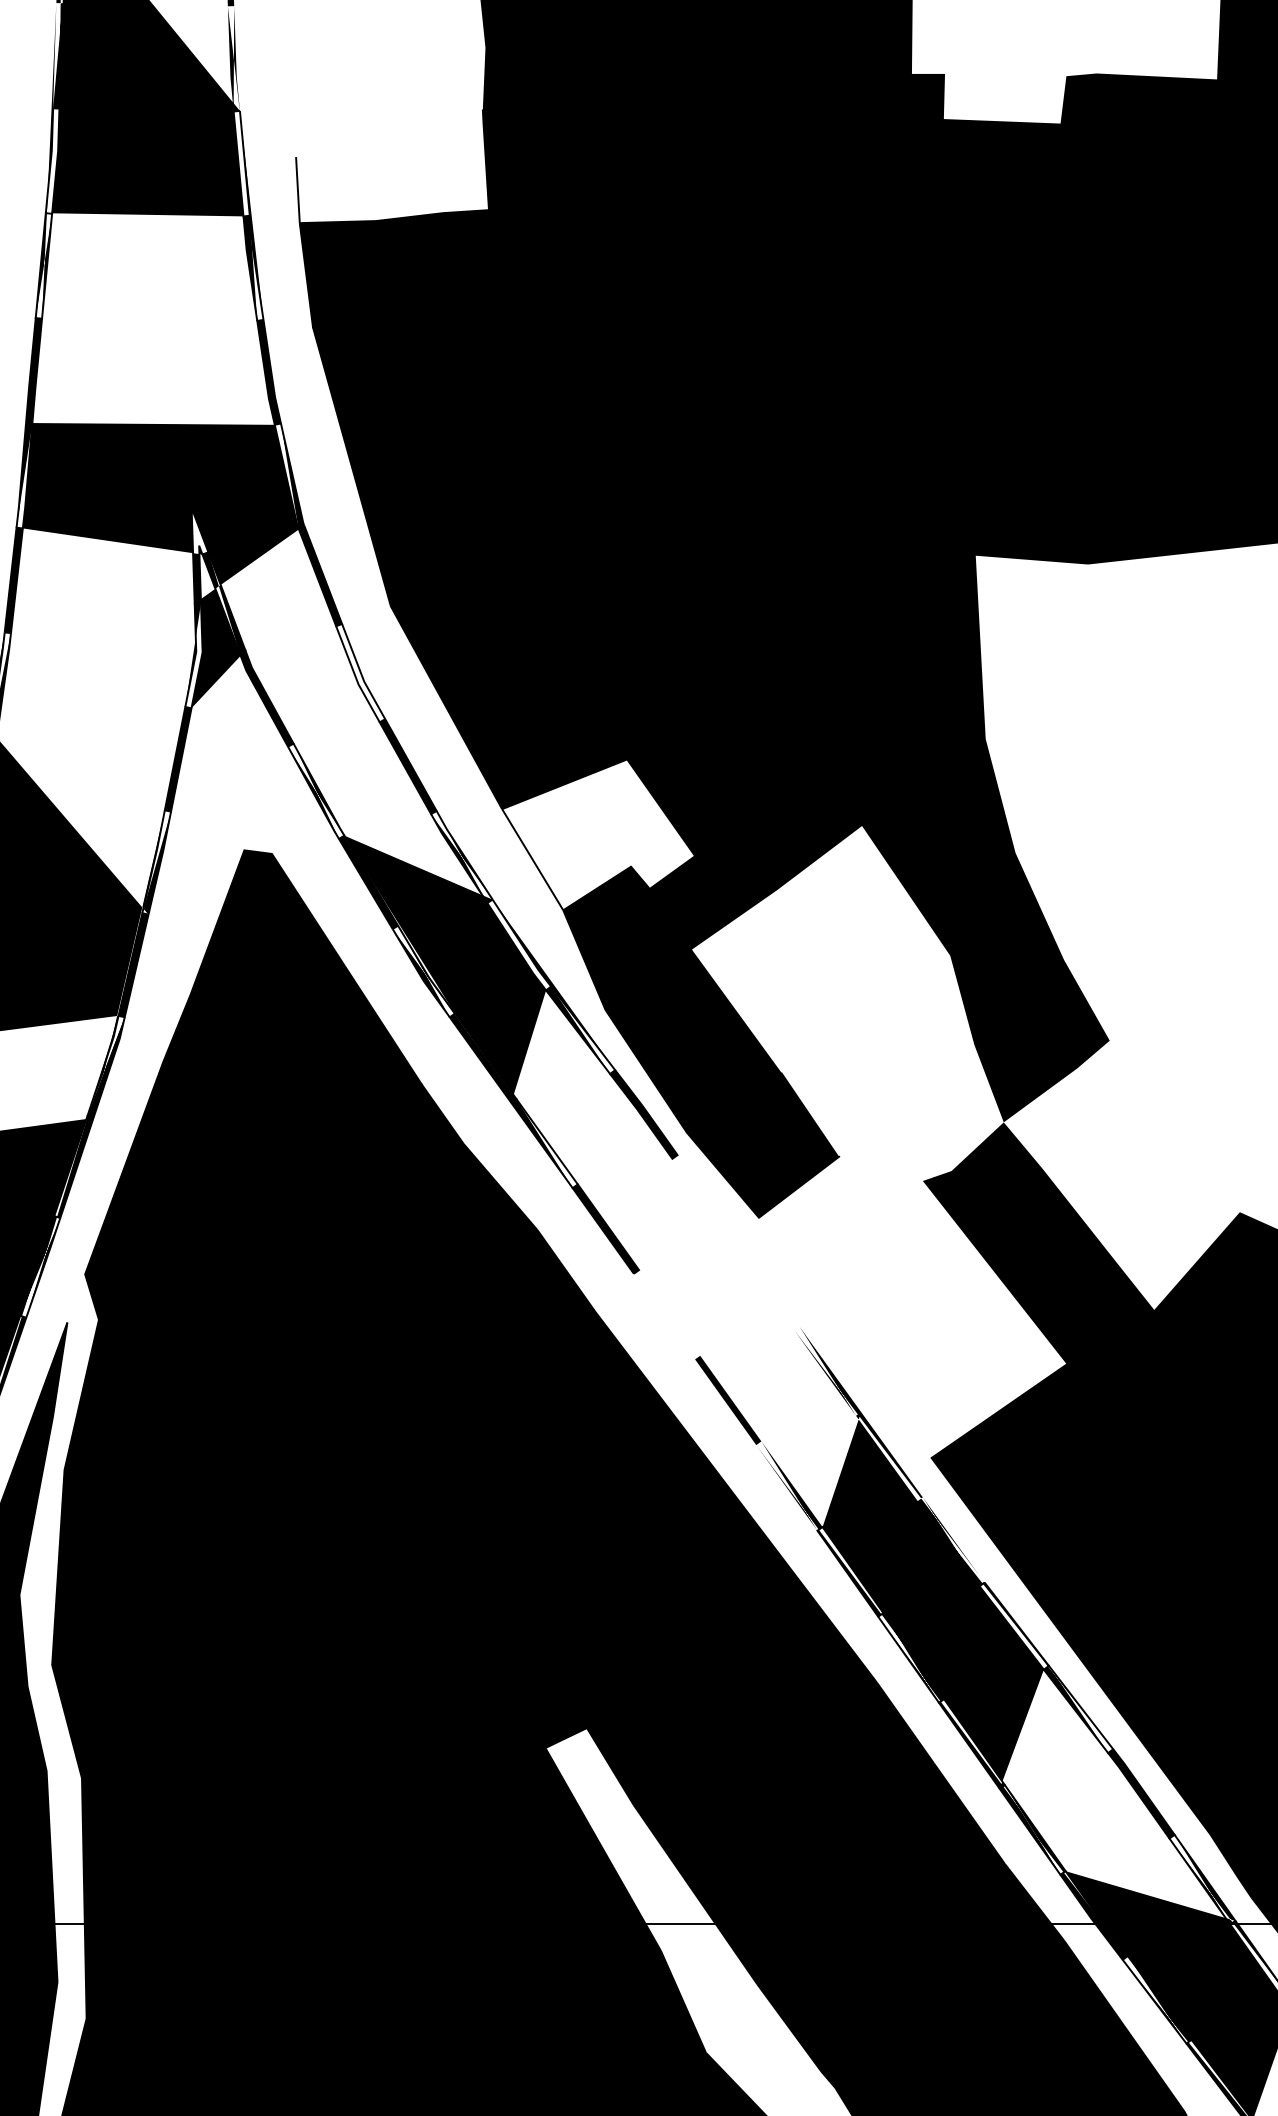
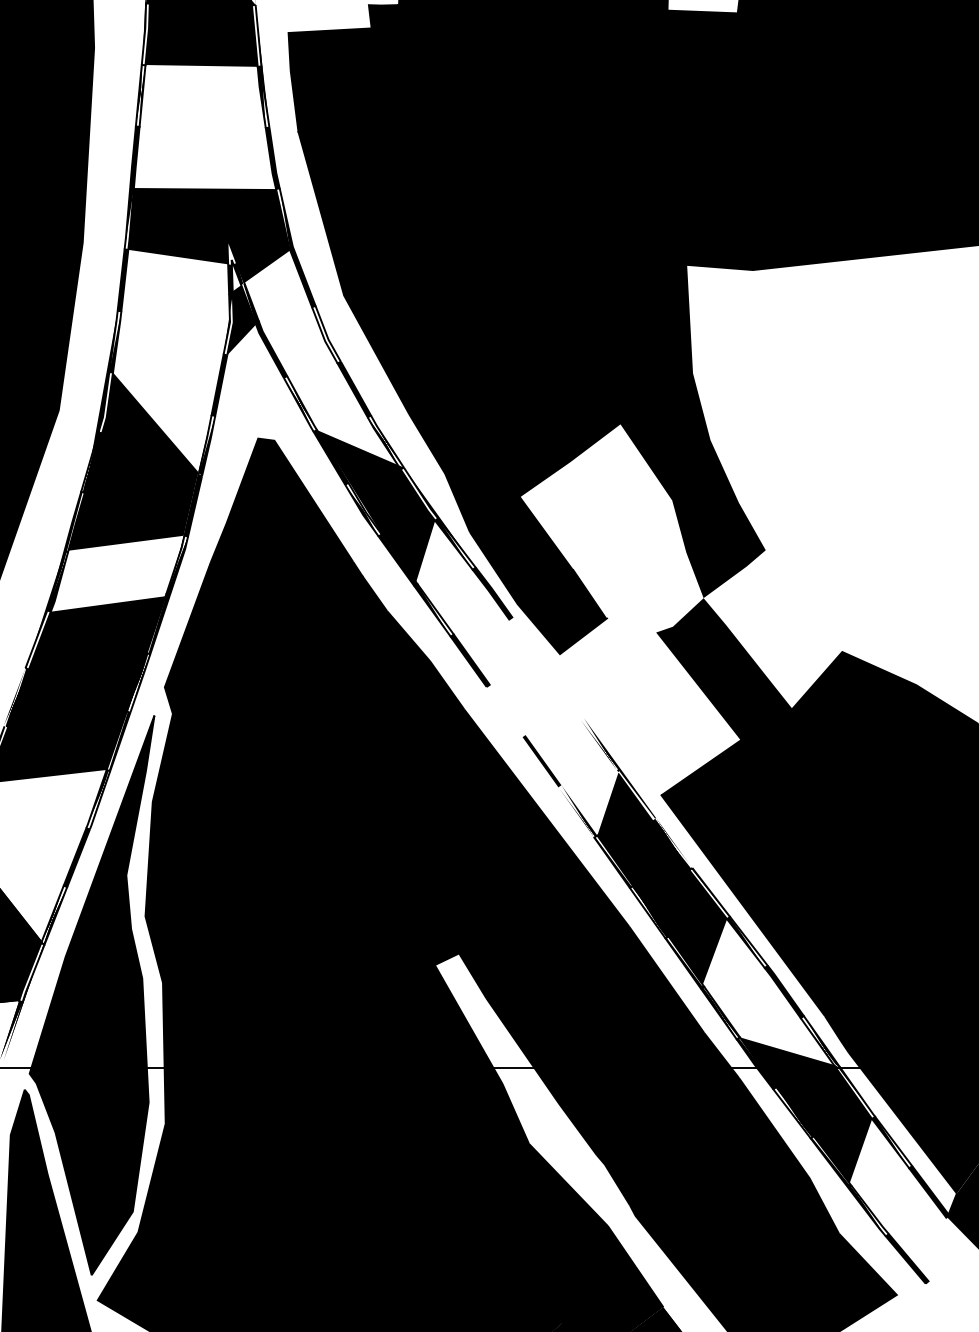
fill: (391, 166) -> (344, 37), added
fill: (597, 834) -> (465, 429), added

